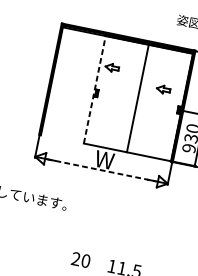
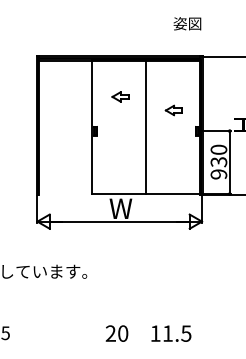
part: (112, 67) -> (120, 96), moved
line: (95, 89) -> (92, 127), dashed -> solid
line: (102, 170) -> (120, 221), dashed -> solid

